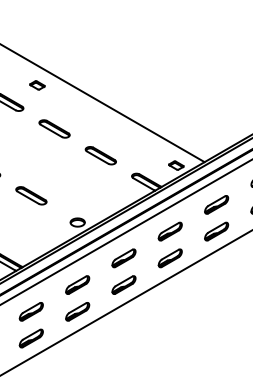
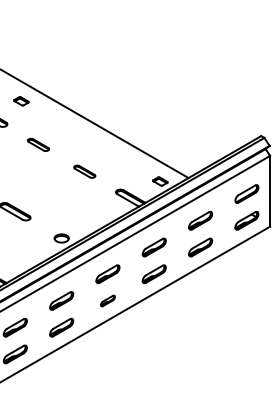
part: (54, 128) -> (38, 144), size x0.7
part: (100, 155) -> (84, 171), size x0.7
part: (123, 284) -> (107, 300), size x0.6

